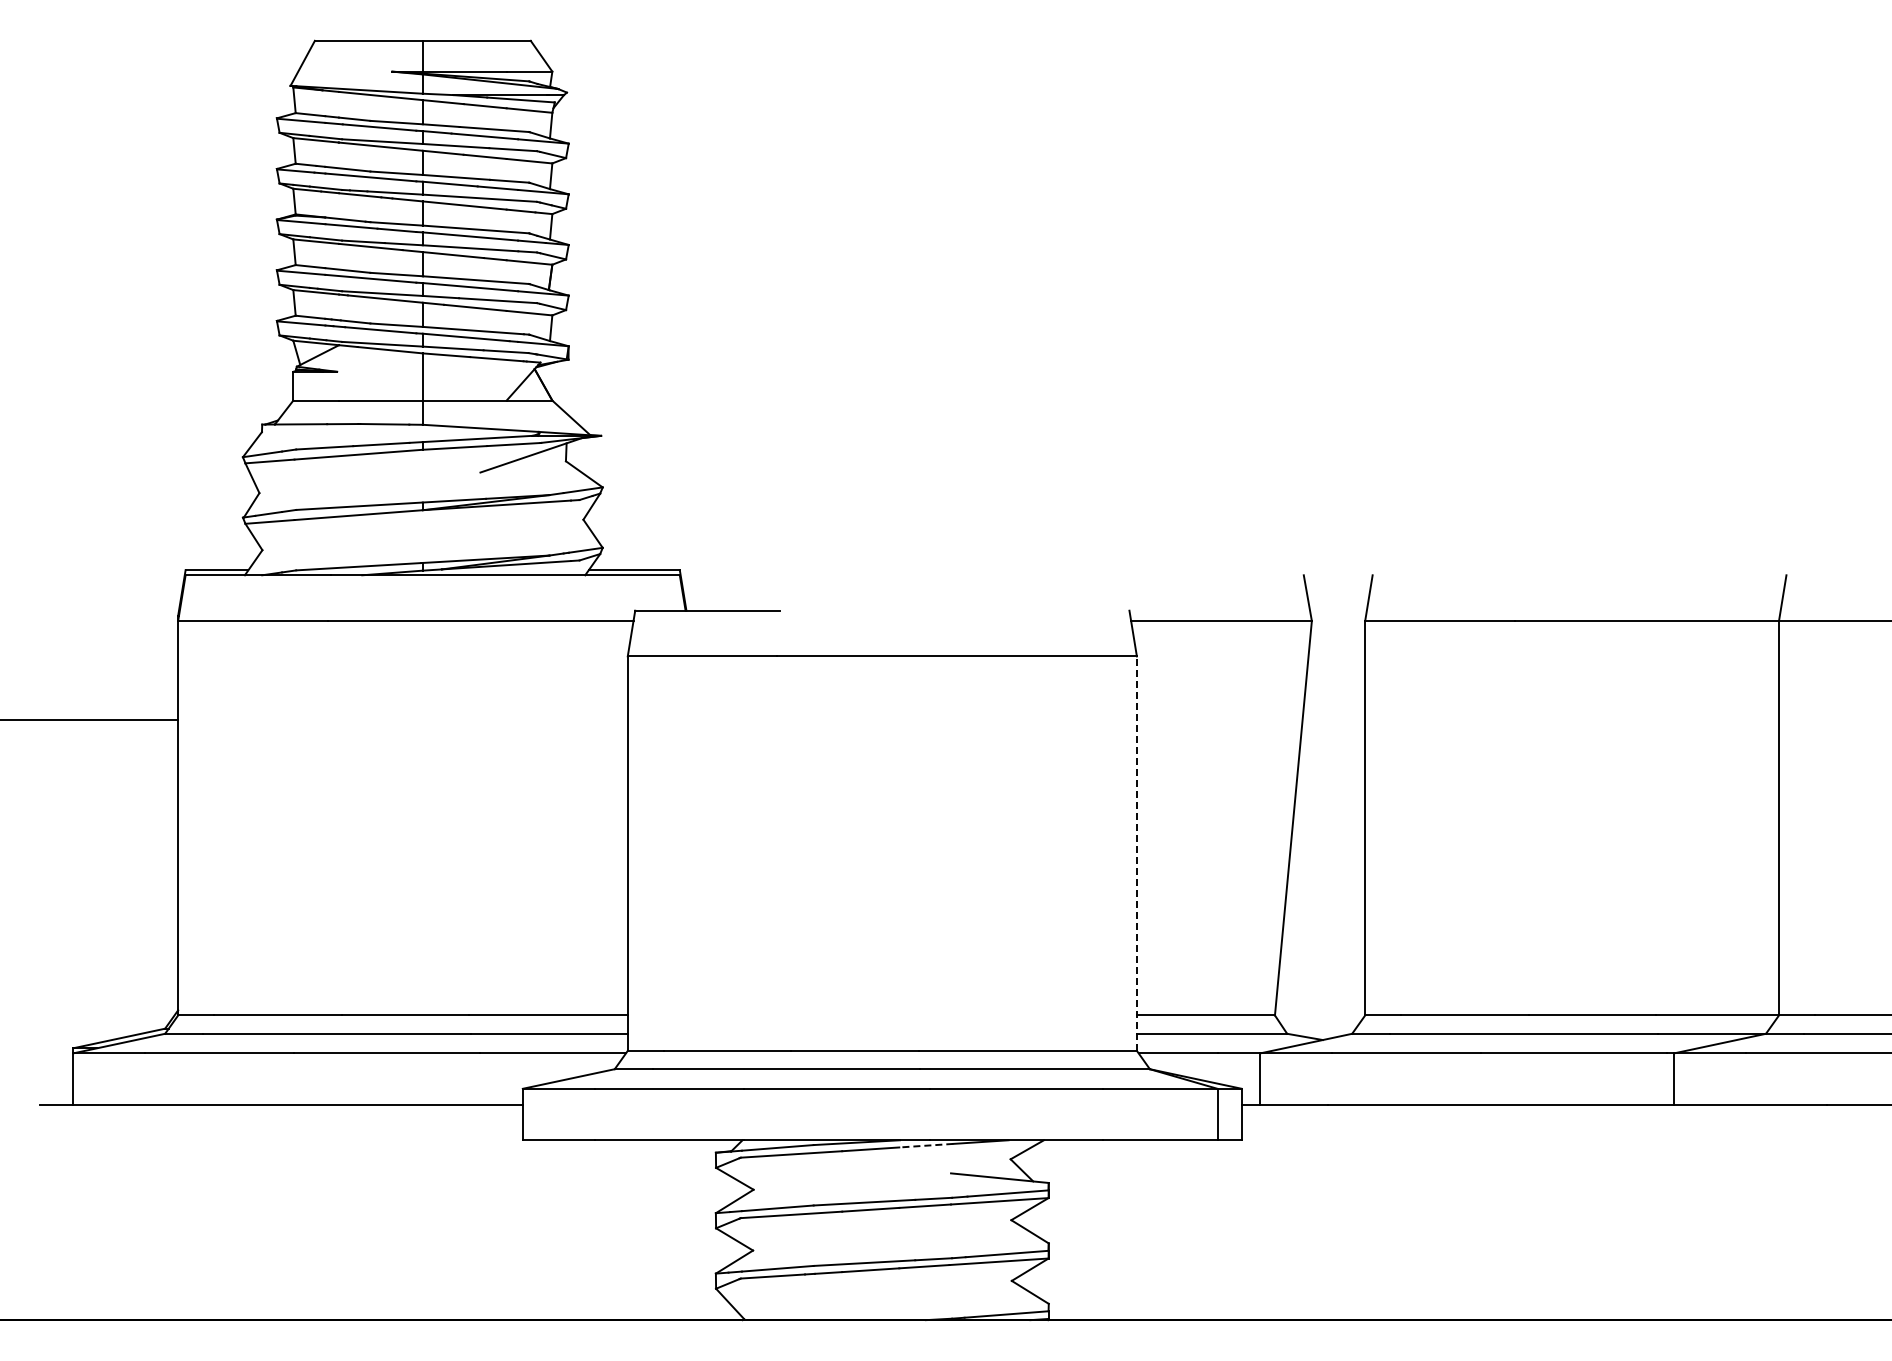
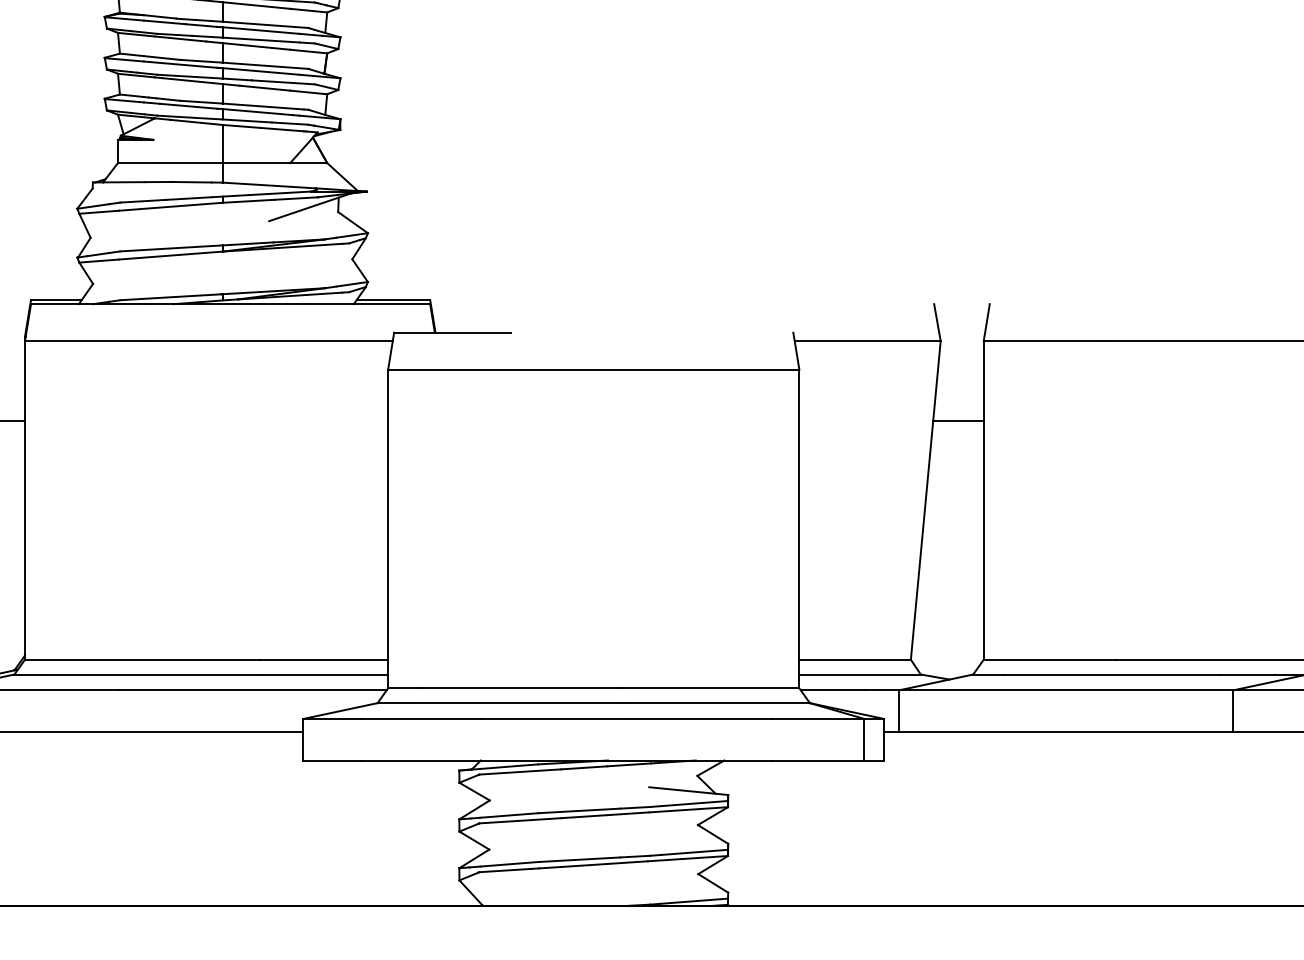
line: (1333, 719) -> (958, 420), added
line: (1136, 853) -> (799, 528), dashed -> solid
line: (925, 1145) -> (628, 764), dashed -> solid

